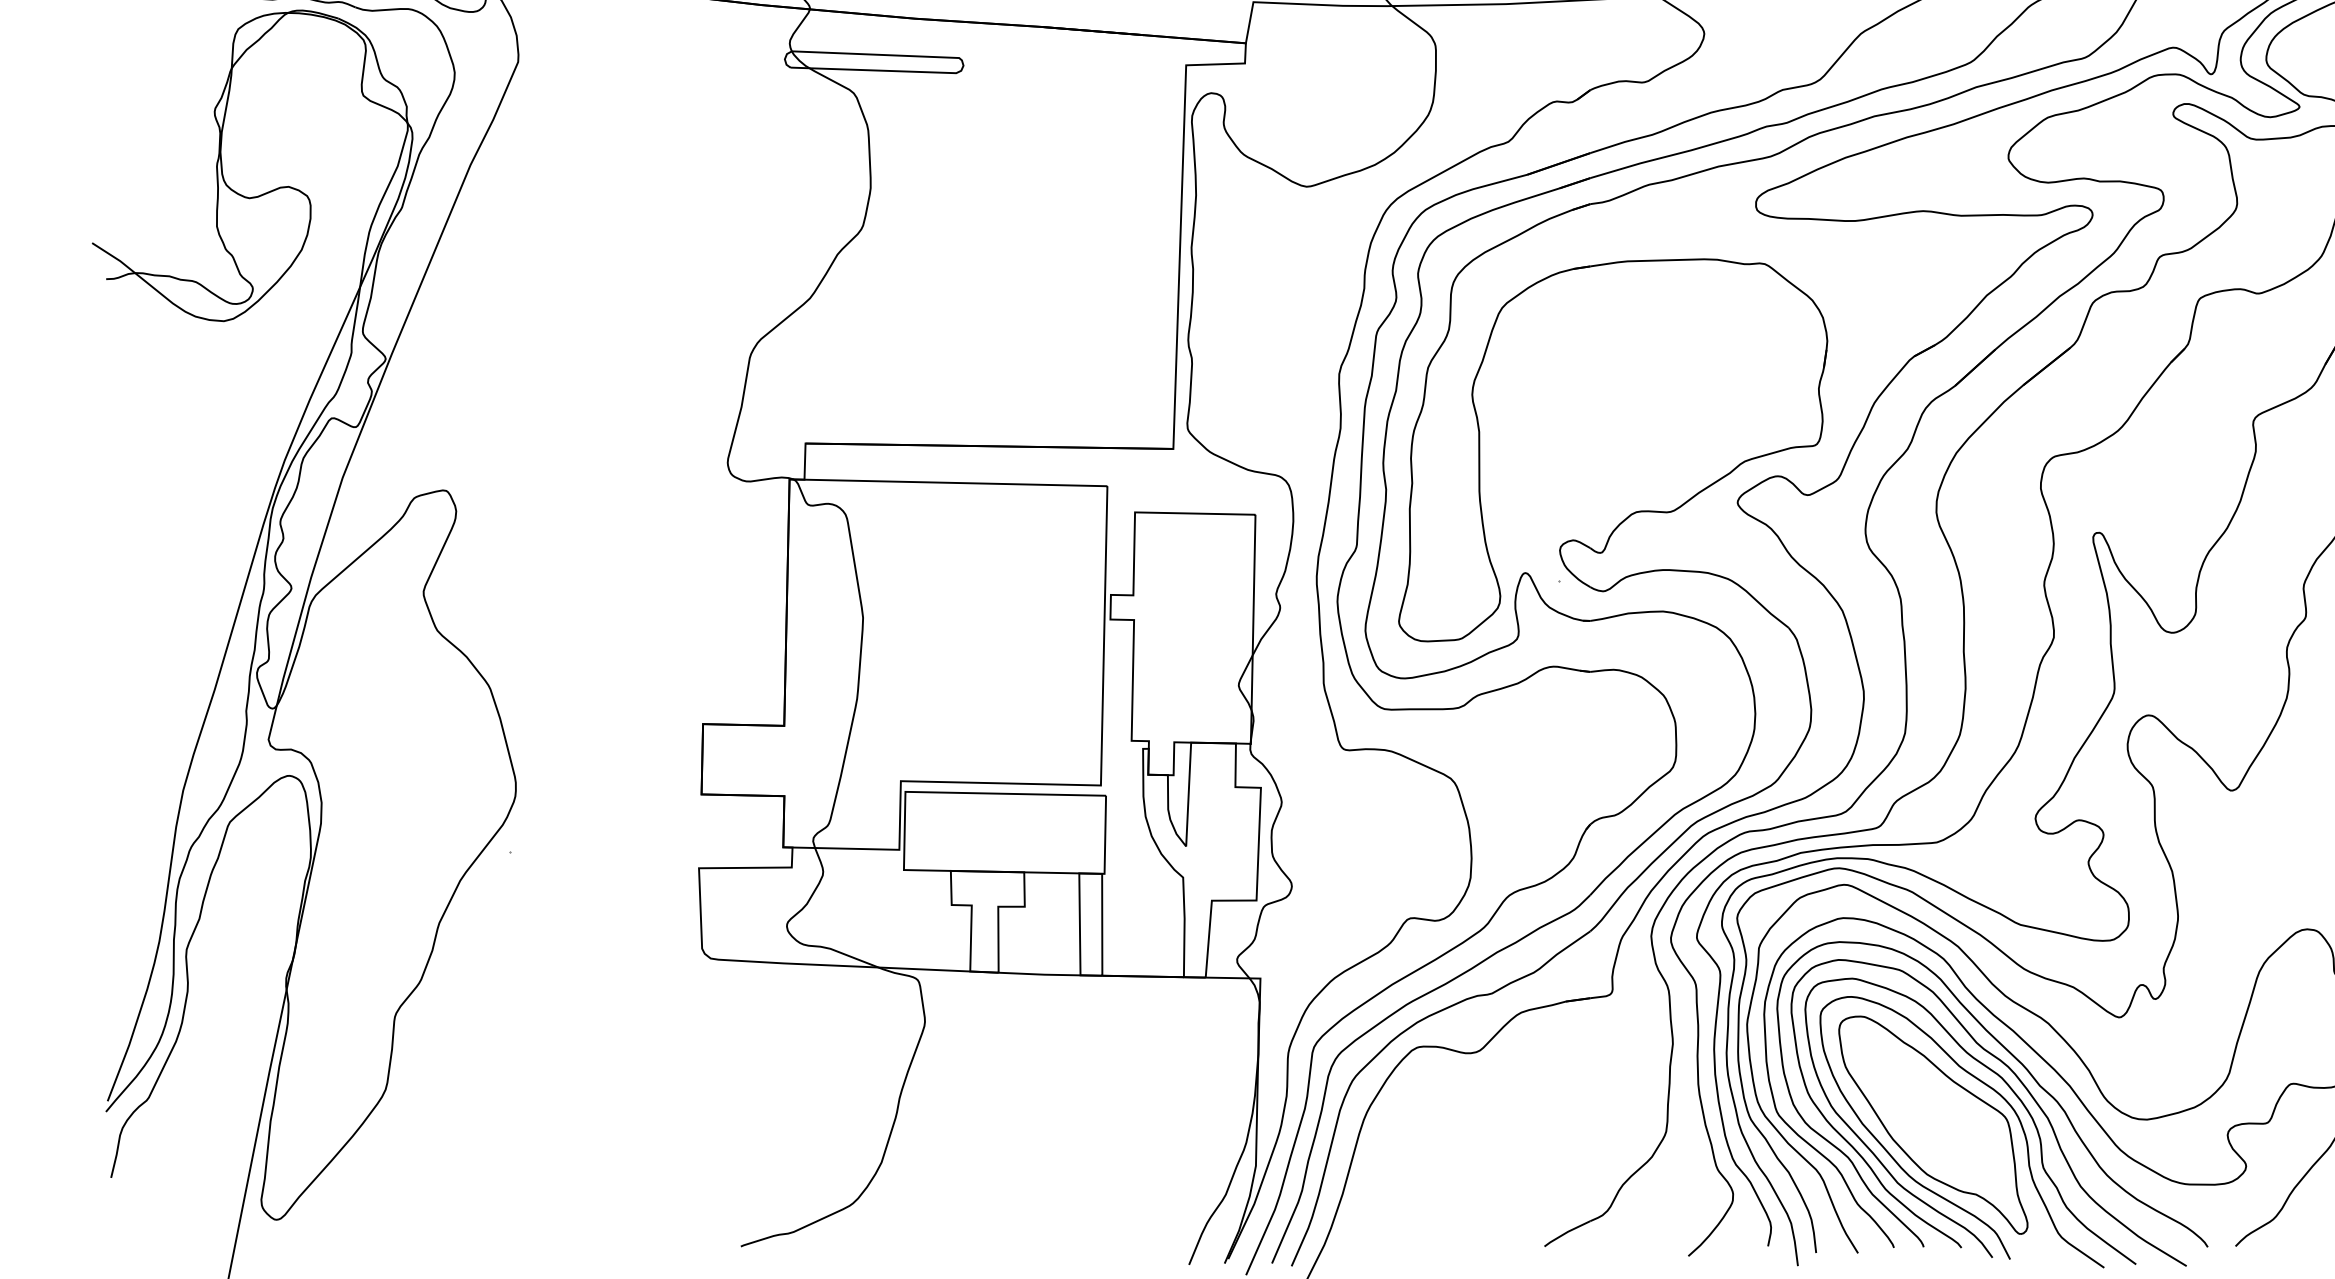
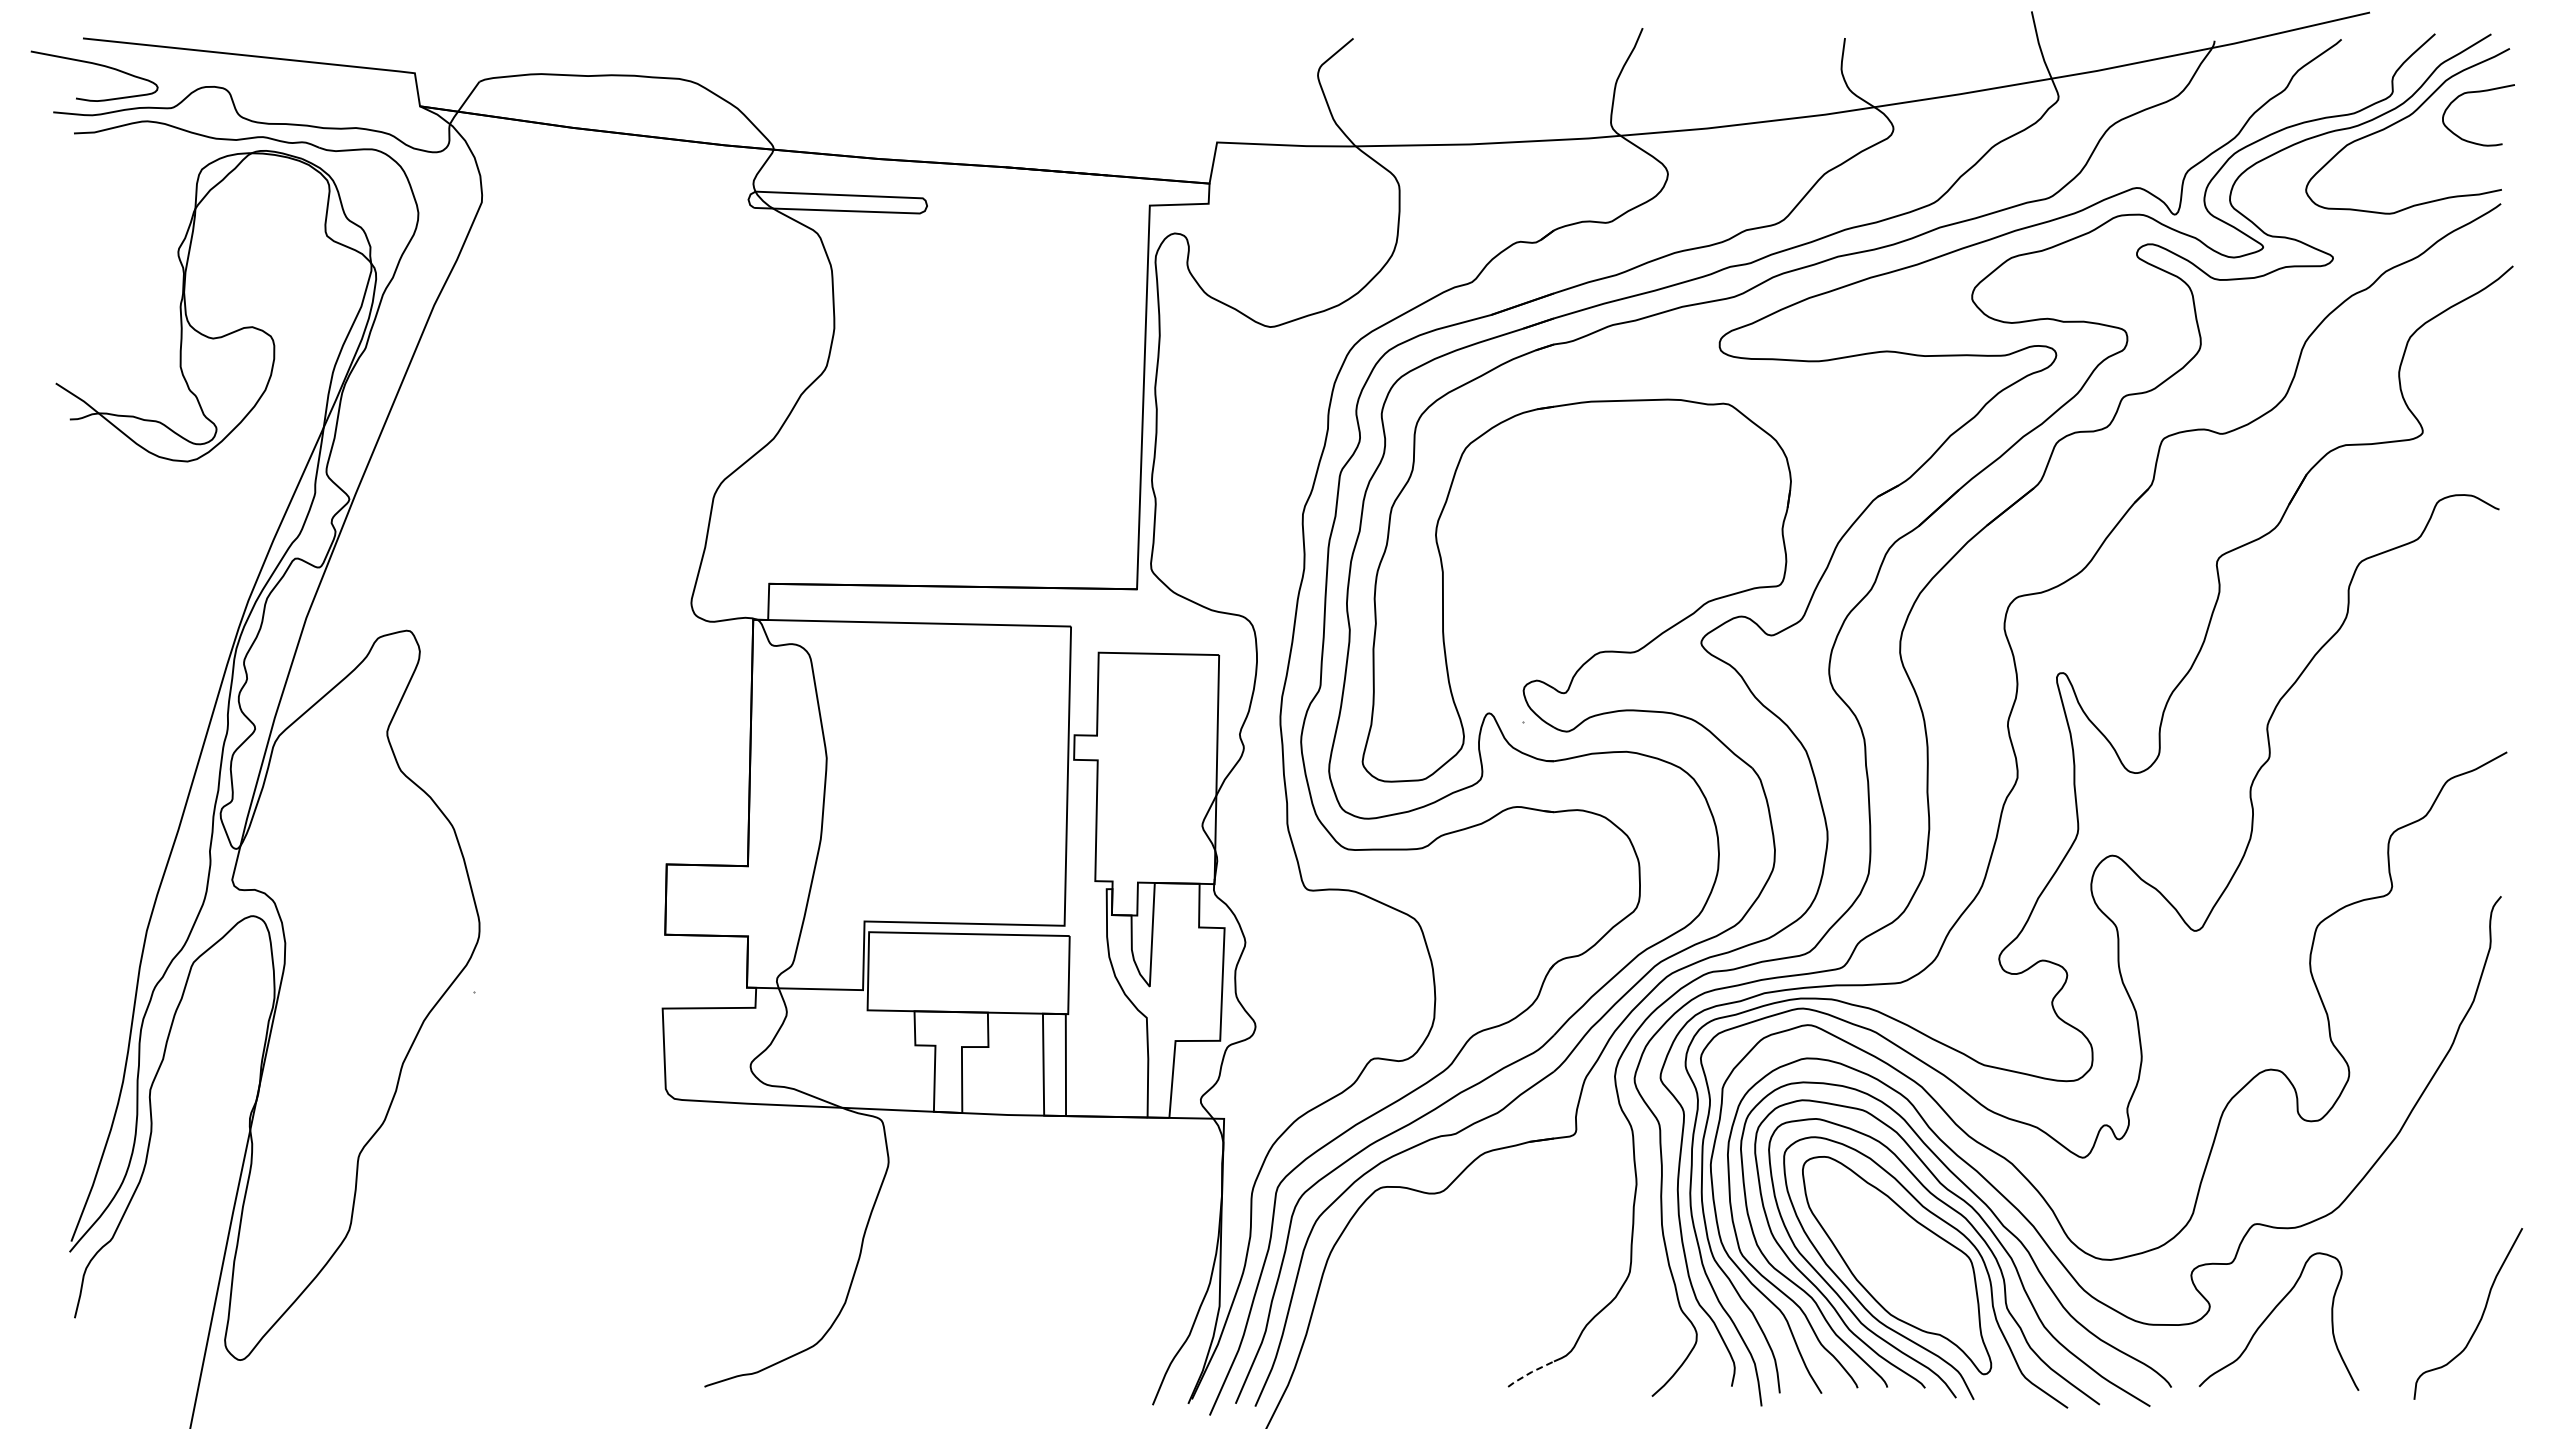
line: (1566, 1233) -> (1530, 1373), solid -> dashed

